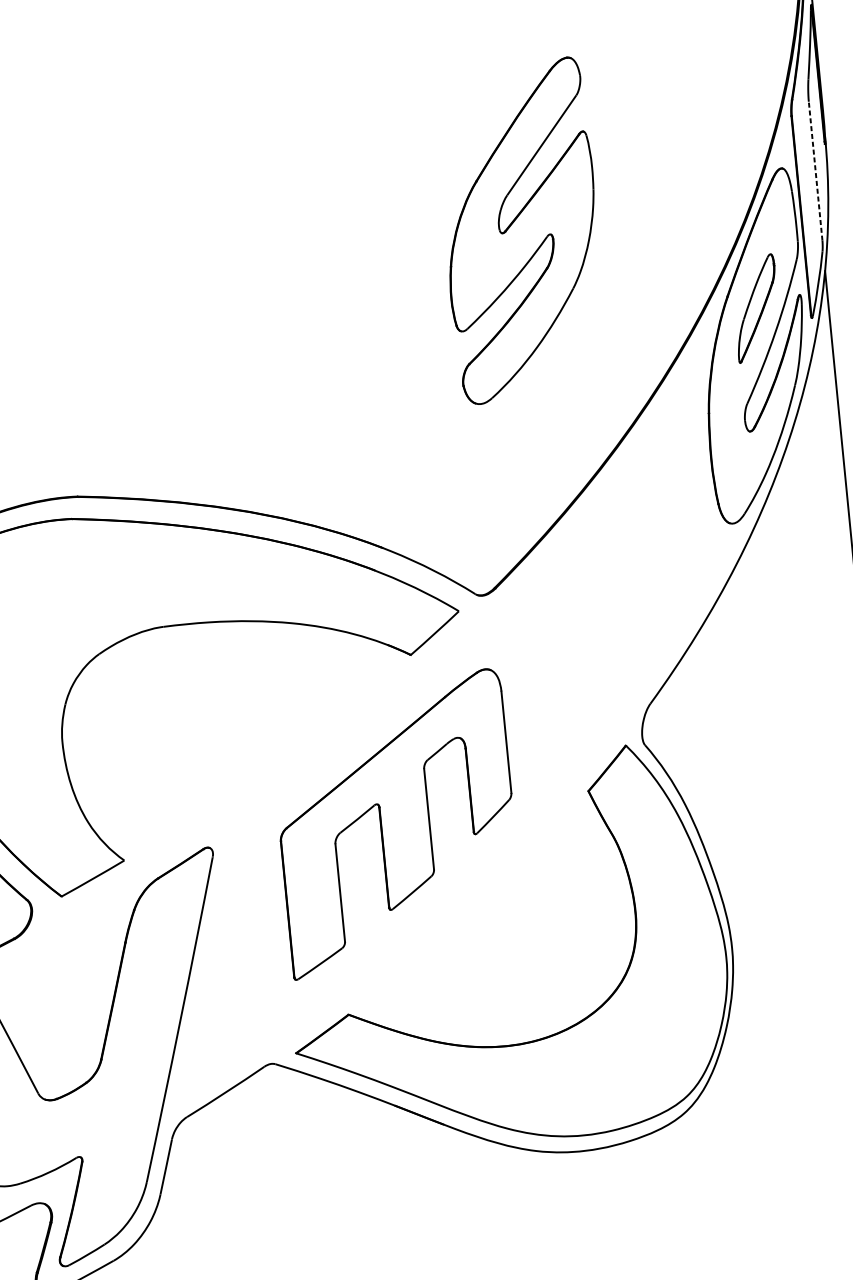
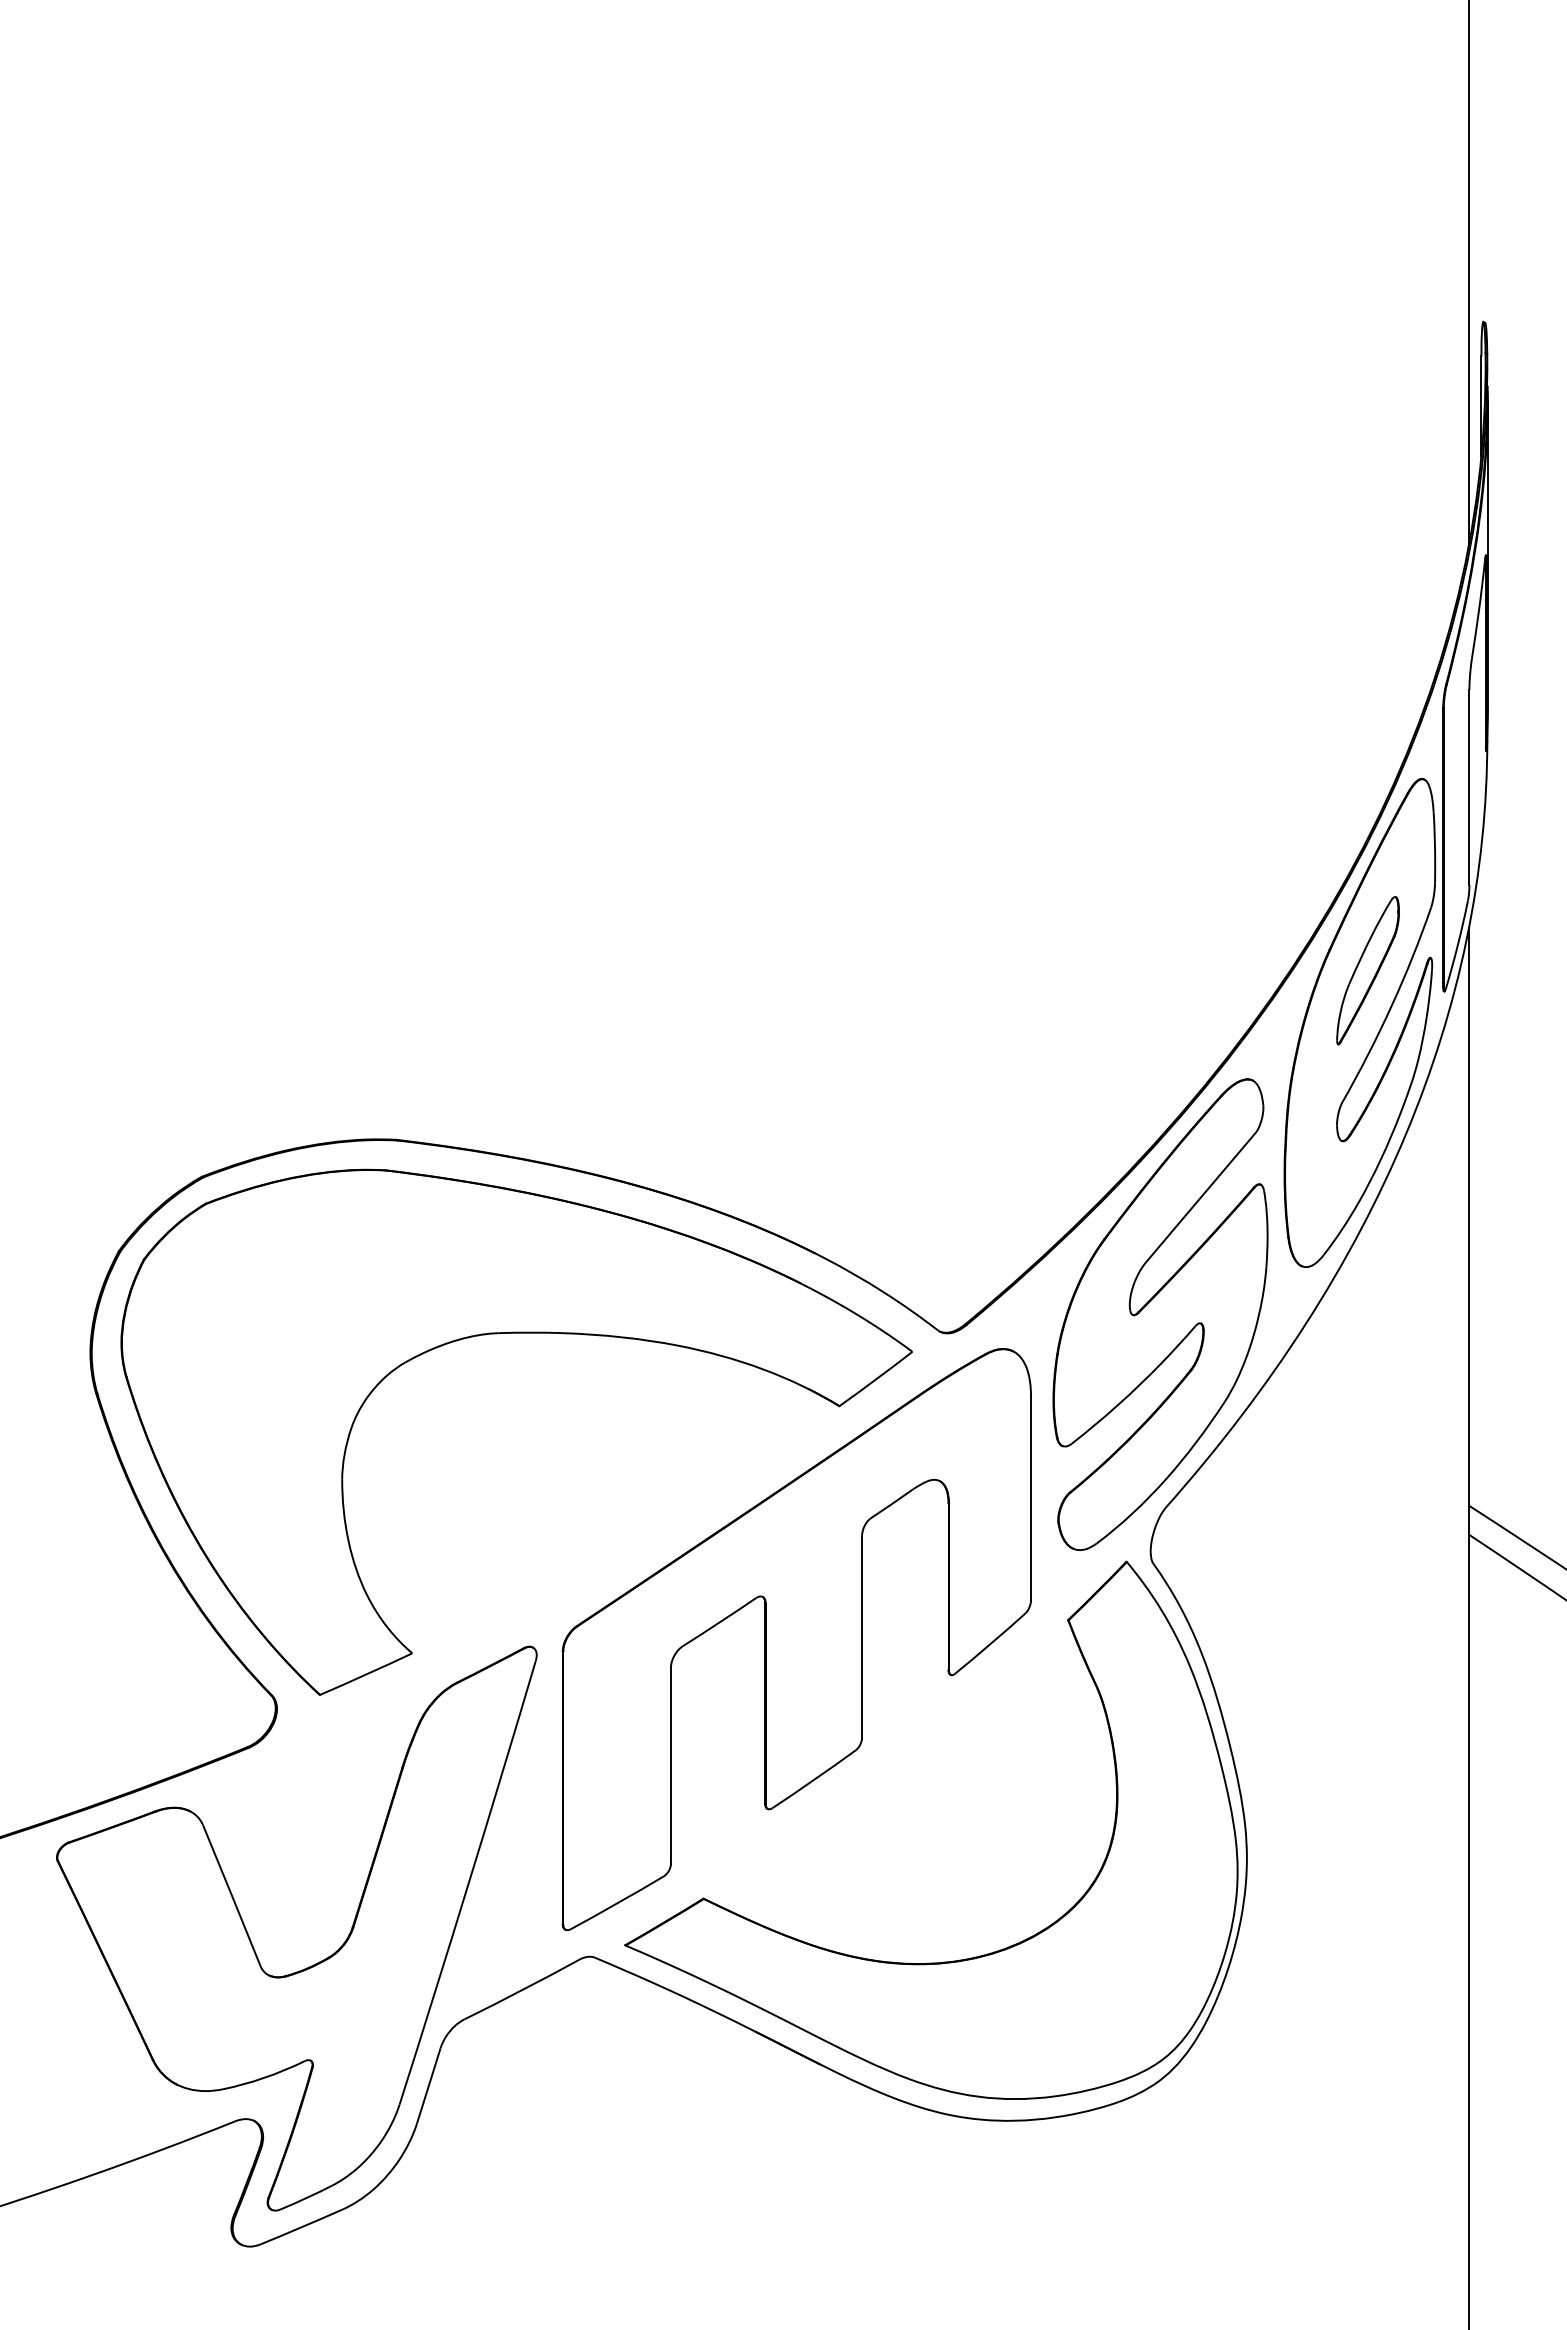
line: (815, 171) -> (1469, 787), dashed -> solid
part: (521, 230) -> (1160, 1314), moved
part: (396, 823) -> (796, 1639), size x1.43

